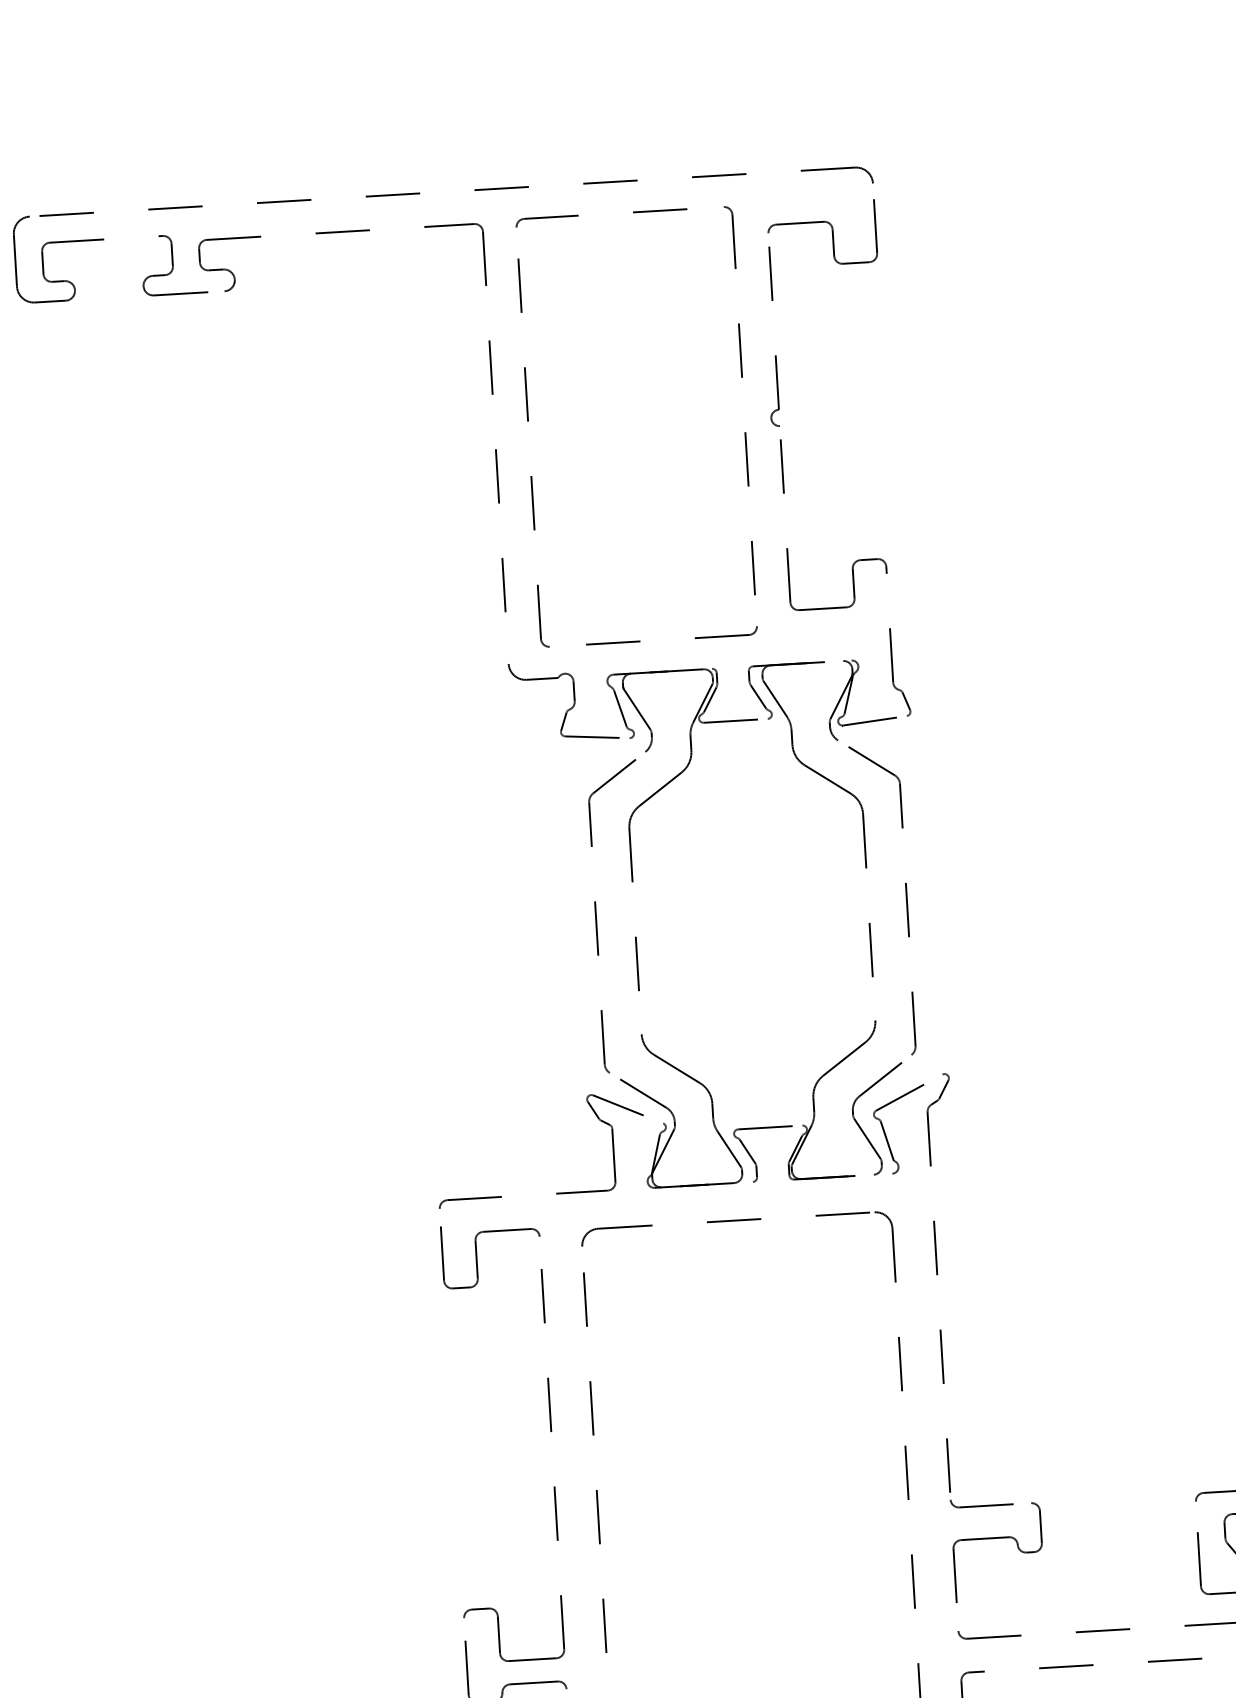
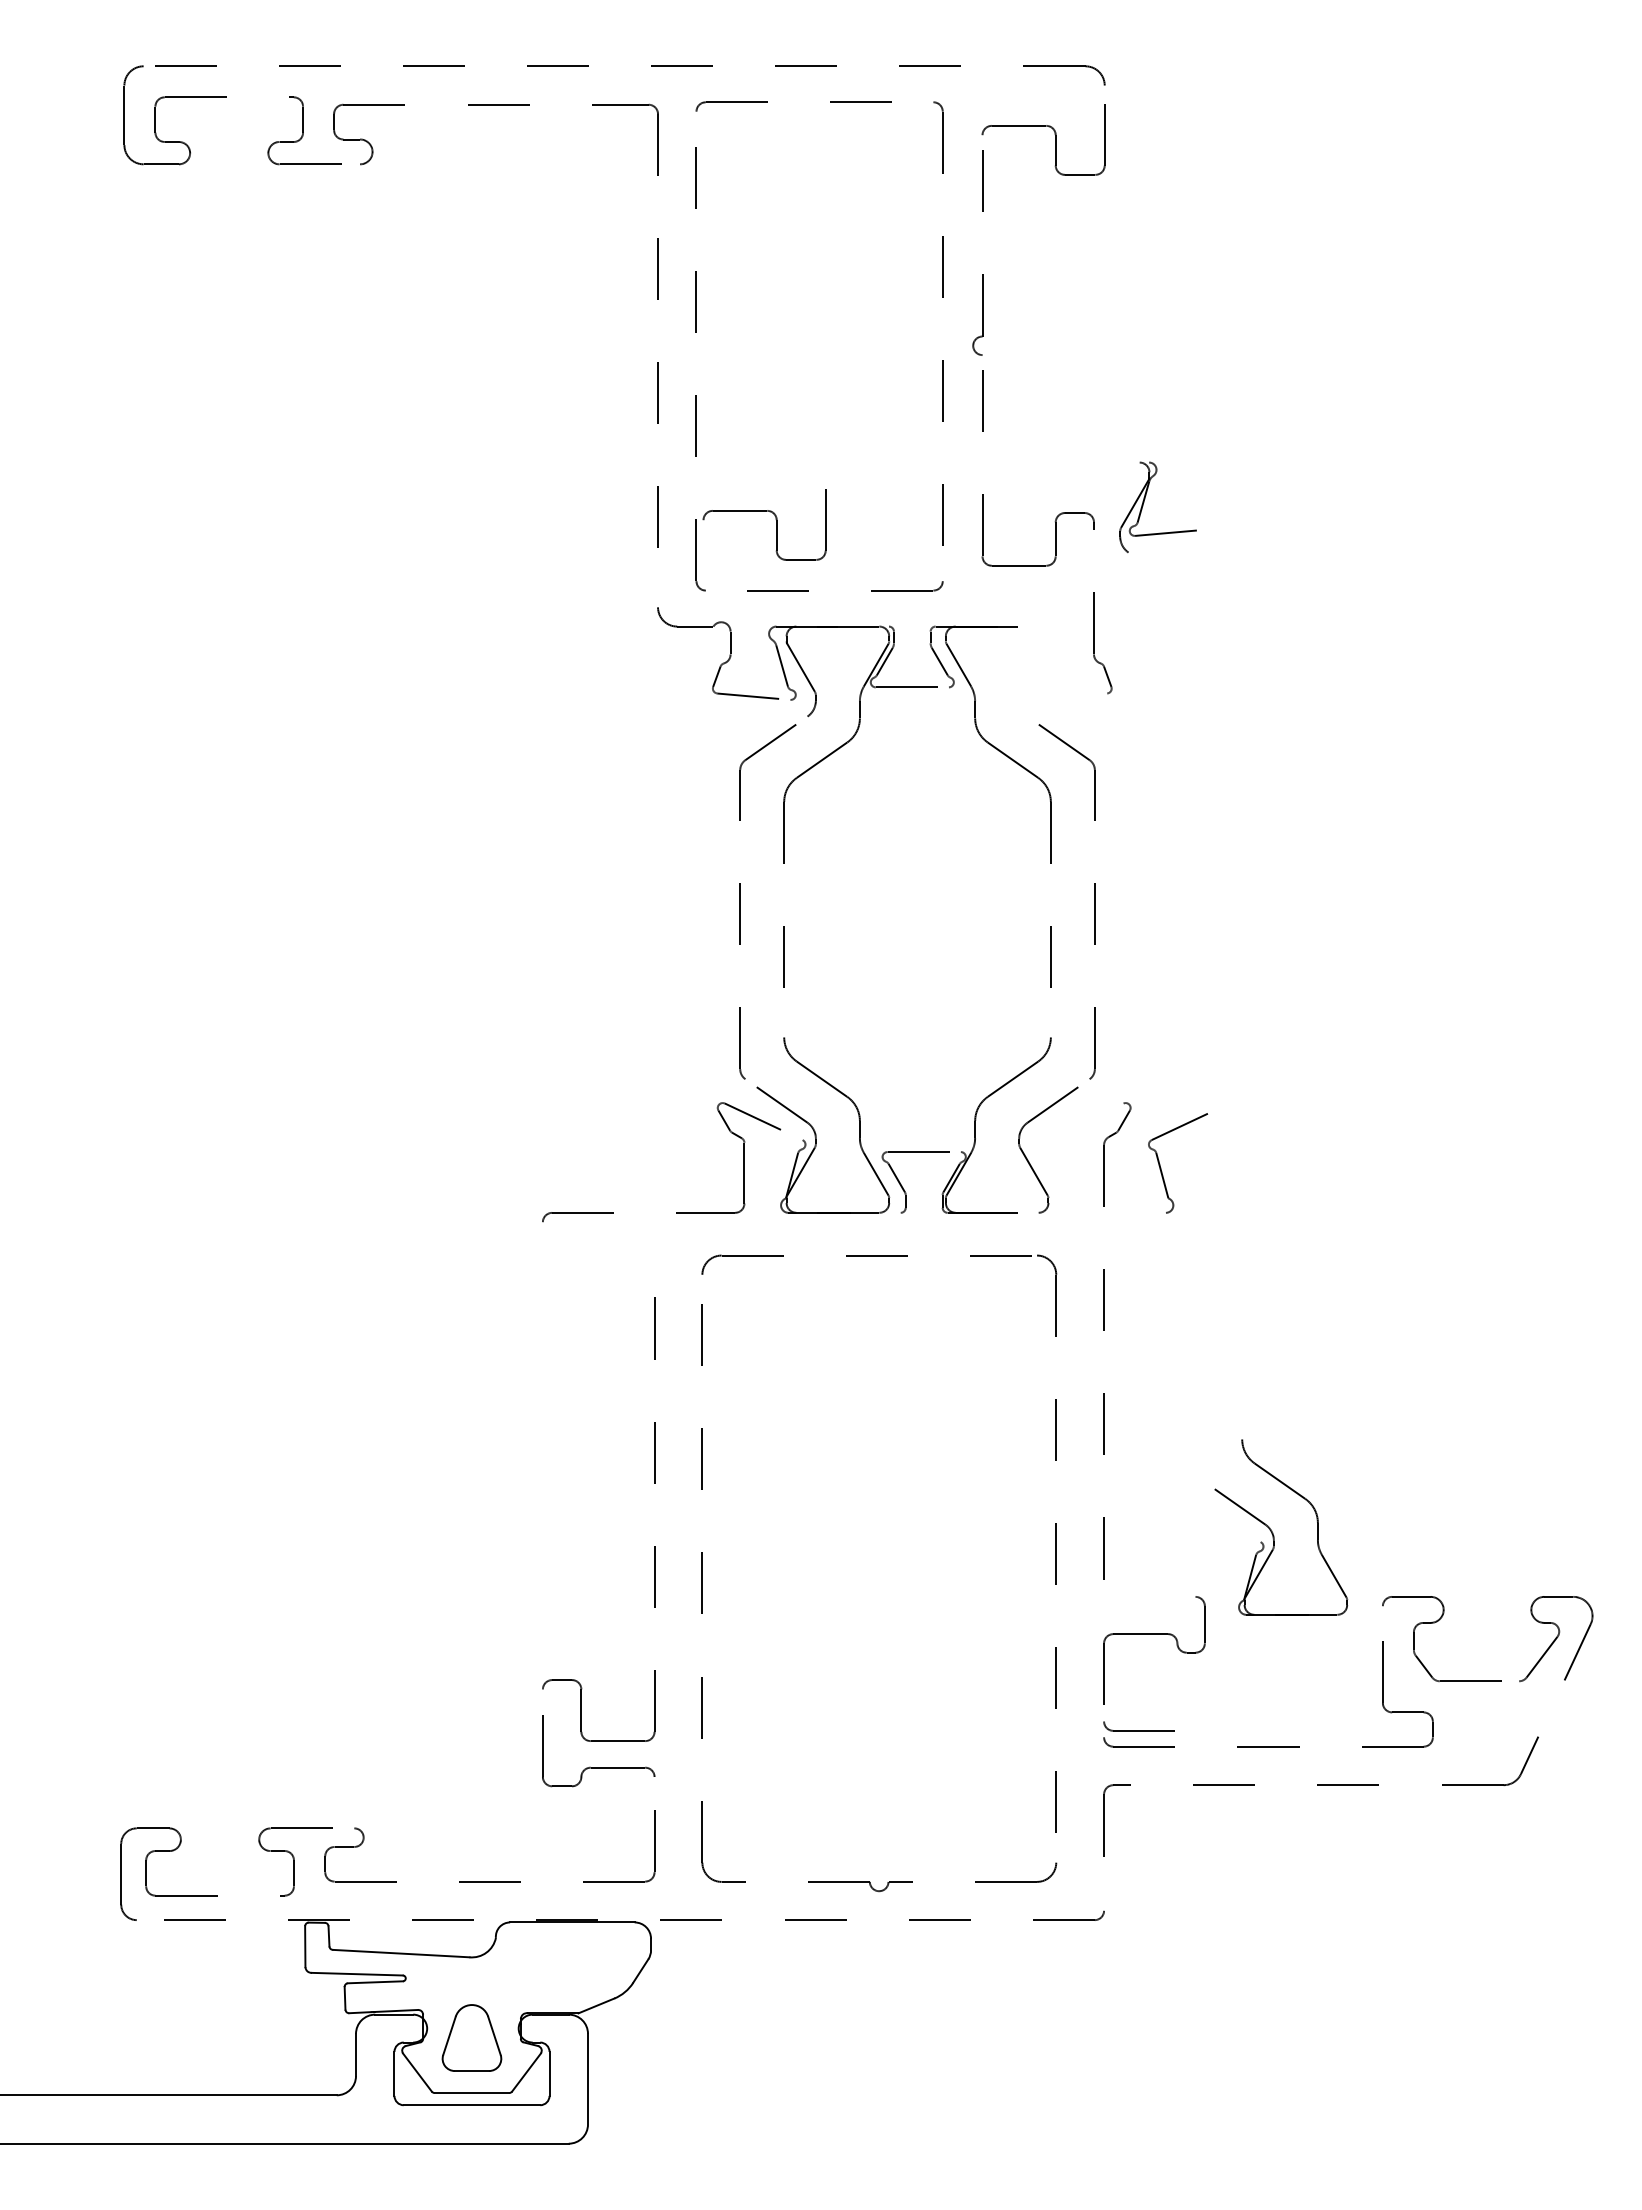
part: (608, 585) -> (776, 524), added
part: (849, 695) -> (1144, 502), moved
part: (886, 1134) -> (1161, 1167), moved
part: (476, 1256) -> (581, 1278), removed
part: (1096, 1442) -> (1273, 1532), added
part: (981, 1502) -> (1138, 1726), moved

